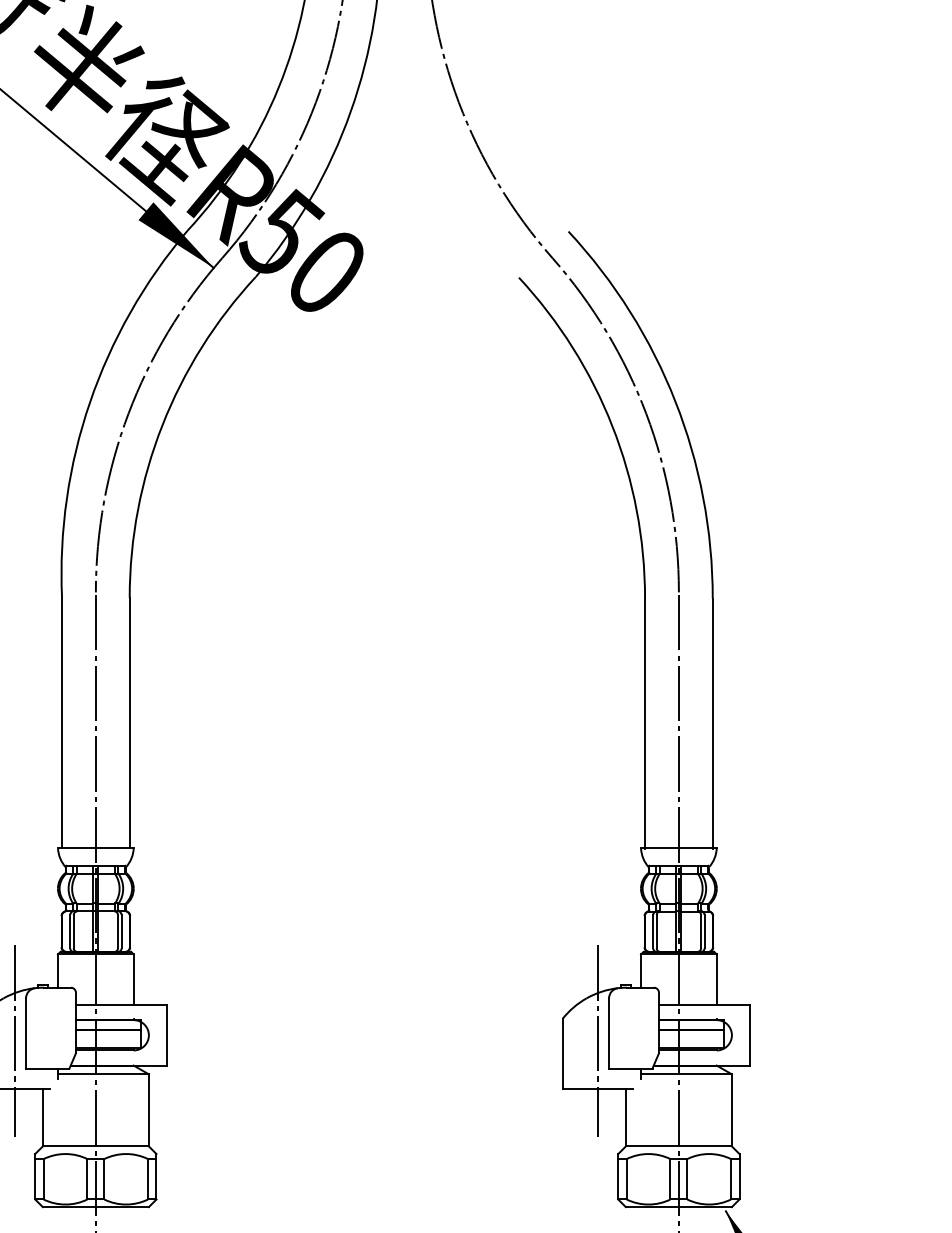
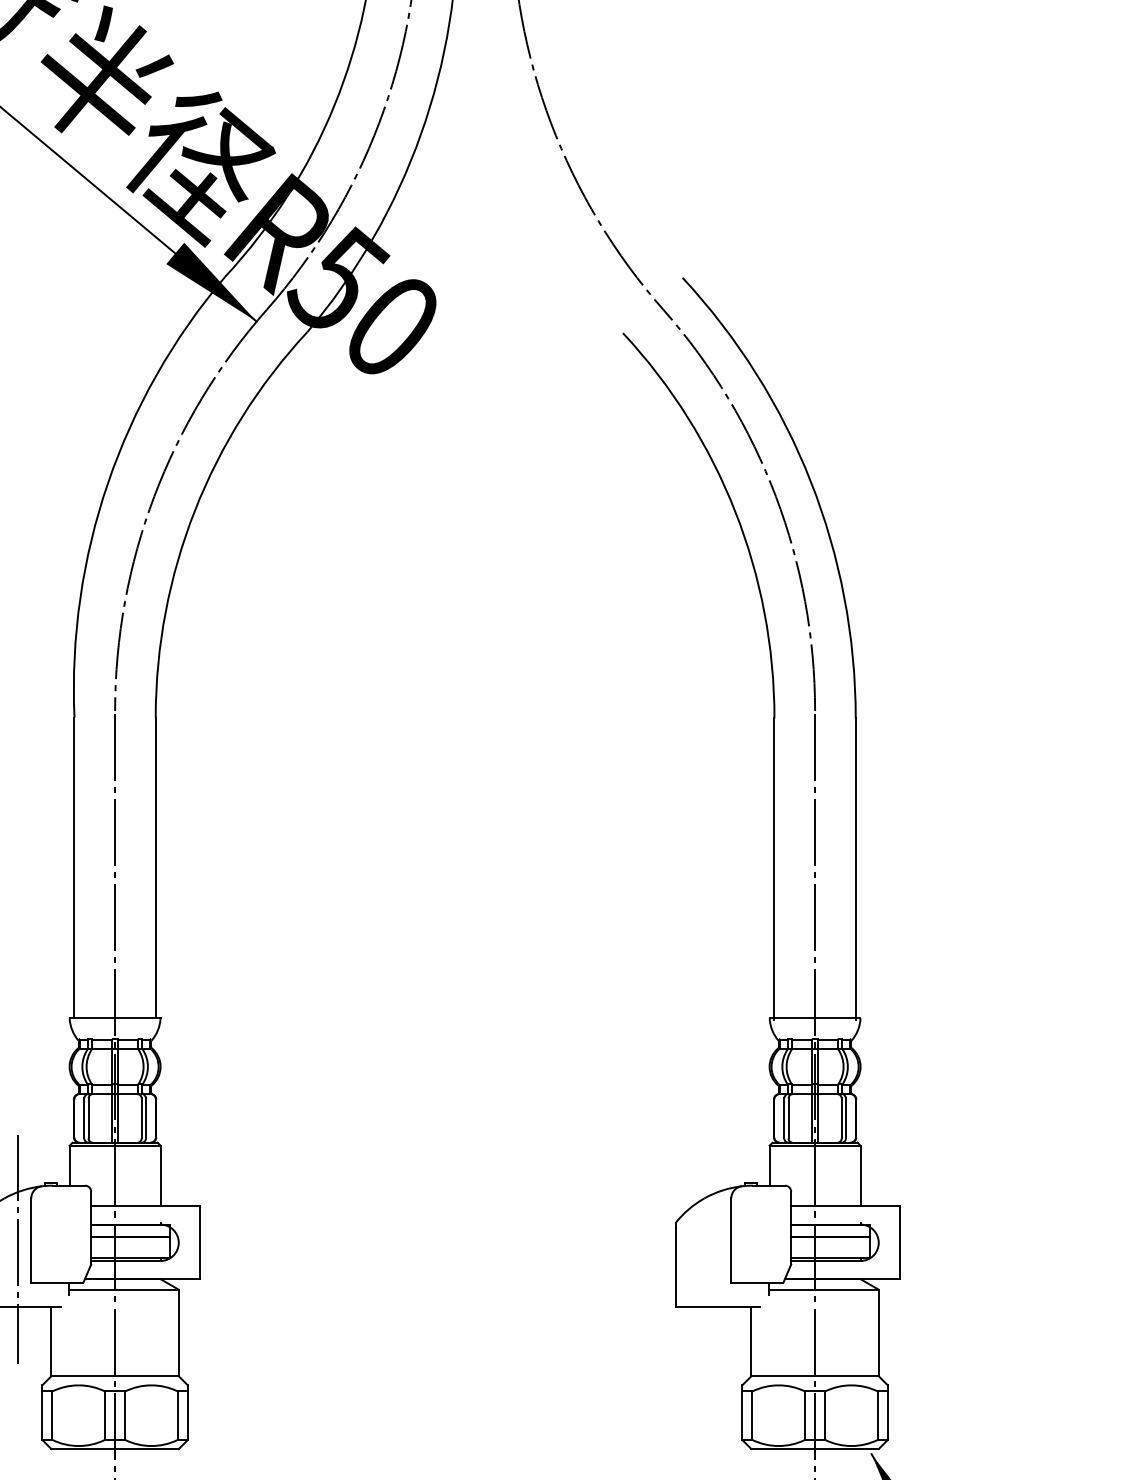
line: (598, 1040) -> (718, 1249), removed

